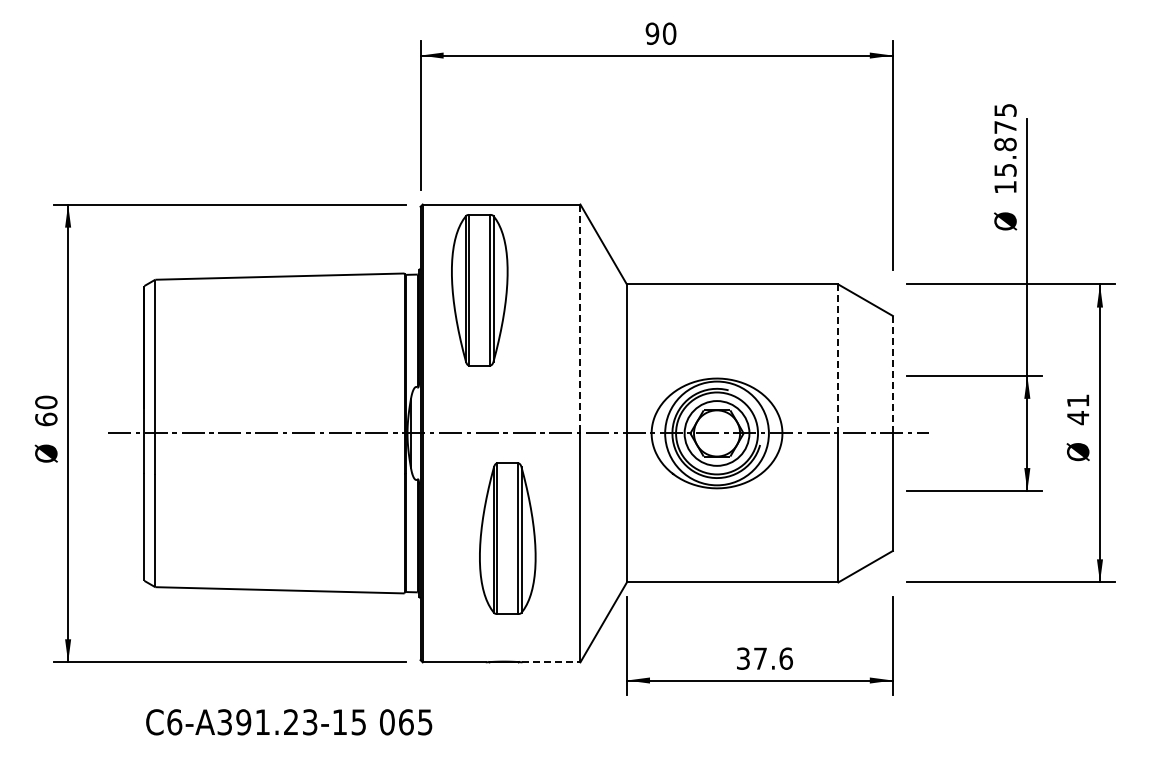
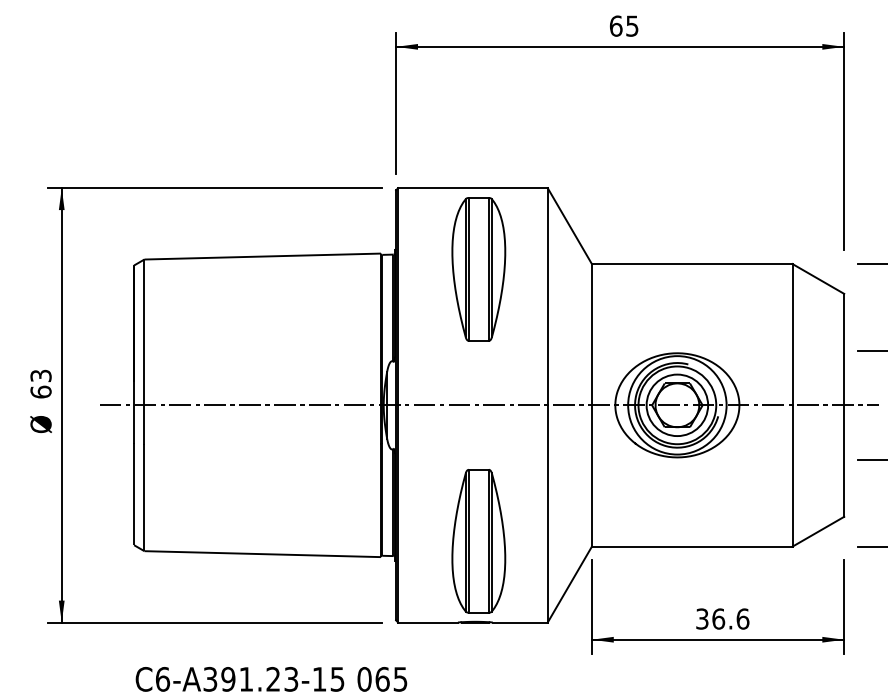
text: (660, 33) -> (623, 25), 90 -> 65
part: (479, 290) -> (478, 269), moved
line: (580, 319) -> (547, 297), dashed -> solid
line: (838, 359) -> (792, 335), dashed -> solid
line: (892, 374) -> (843, 349), dashed -> solid
text: (46, 402) -> (41, 375), 60 -> 63
part: (507, 538) -> (478, 541), moved
text: (760, 658) -> (718, 618), 37.6 -> 36.6
line: (551, 662) -> (520, 622), dashed -> solid

